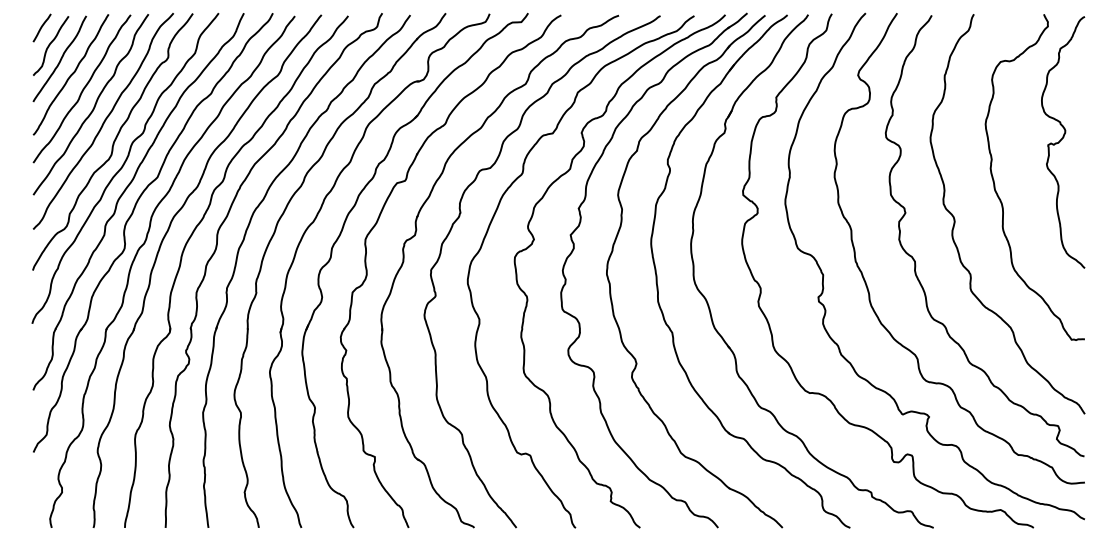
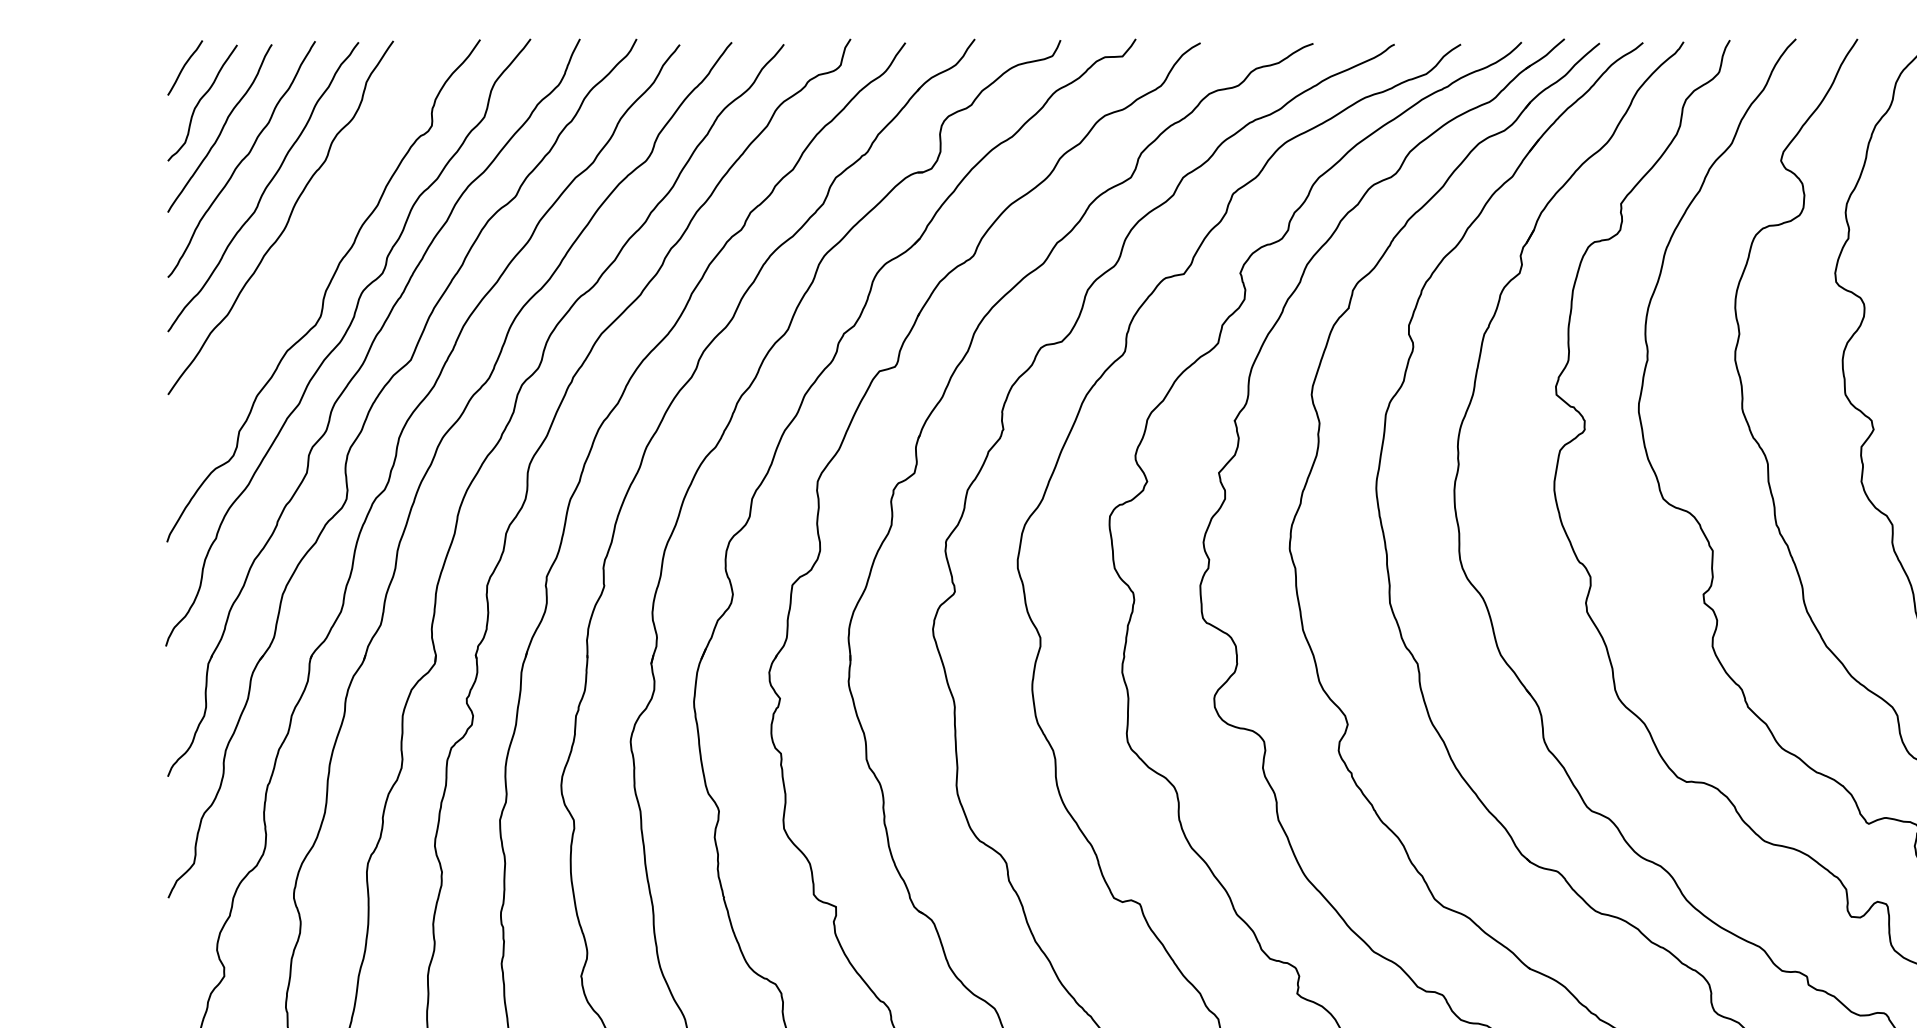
curve: (103, 121) -> (305, 250), removed

